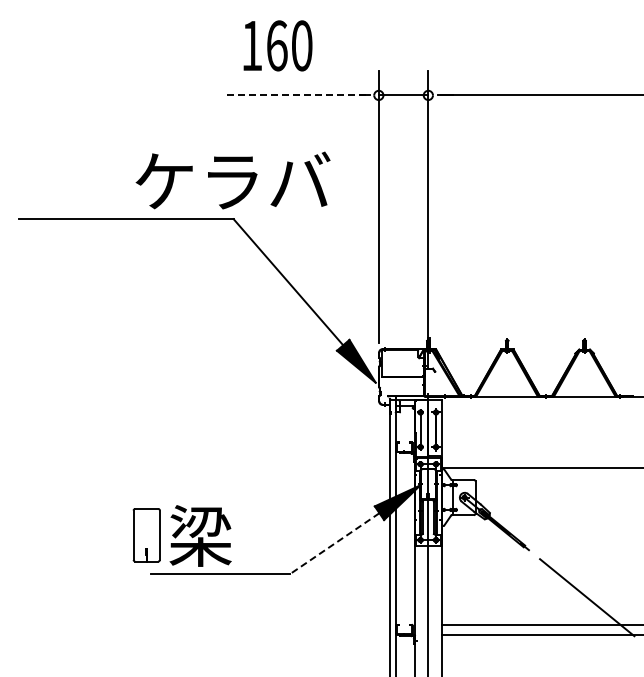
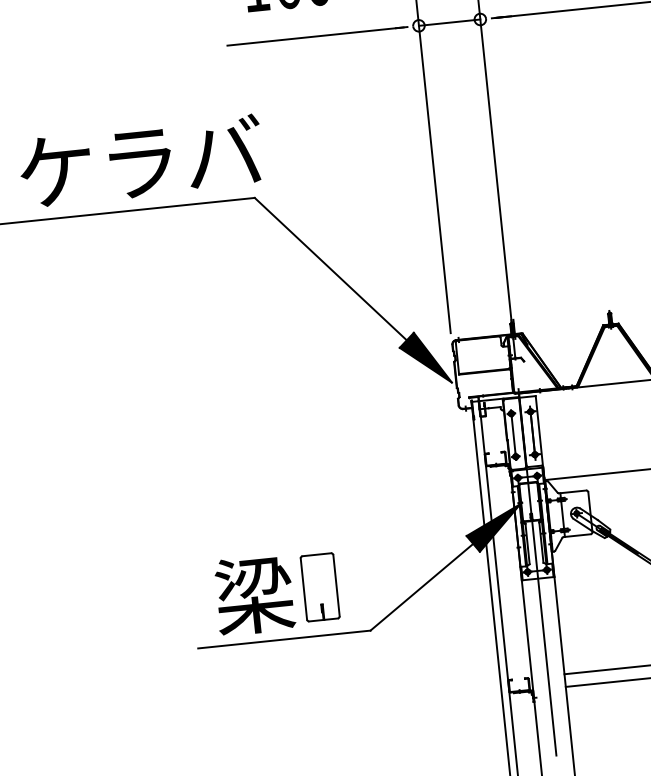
line: (294, 95) -> (314, 36), dashed -> solid
text: (232, 180) -> (140, 161), moved
part: (146, 535) -> (319, 587), moved
line: (334, 543) -> (421, 587), dashed -> solid

